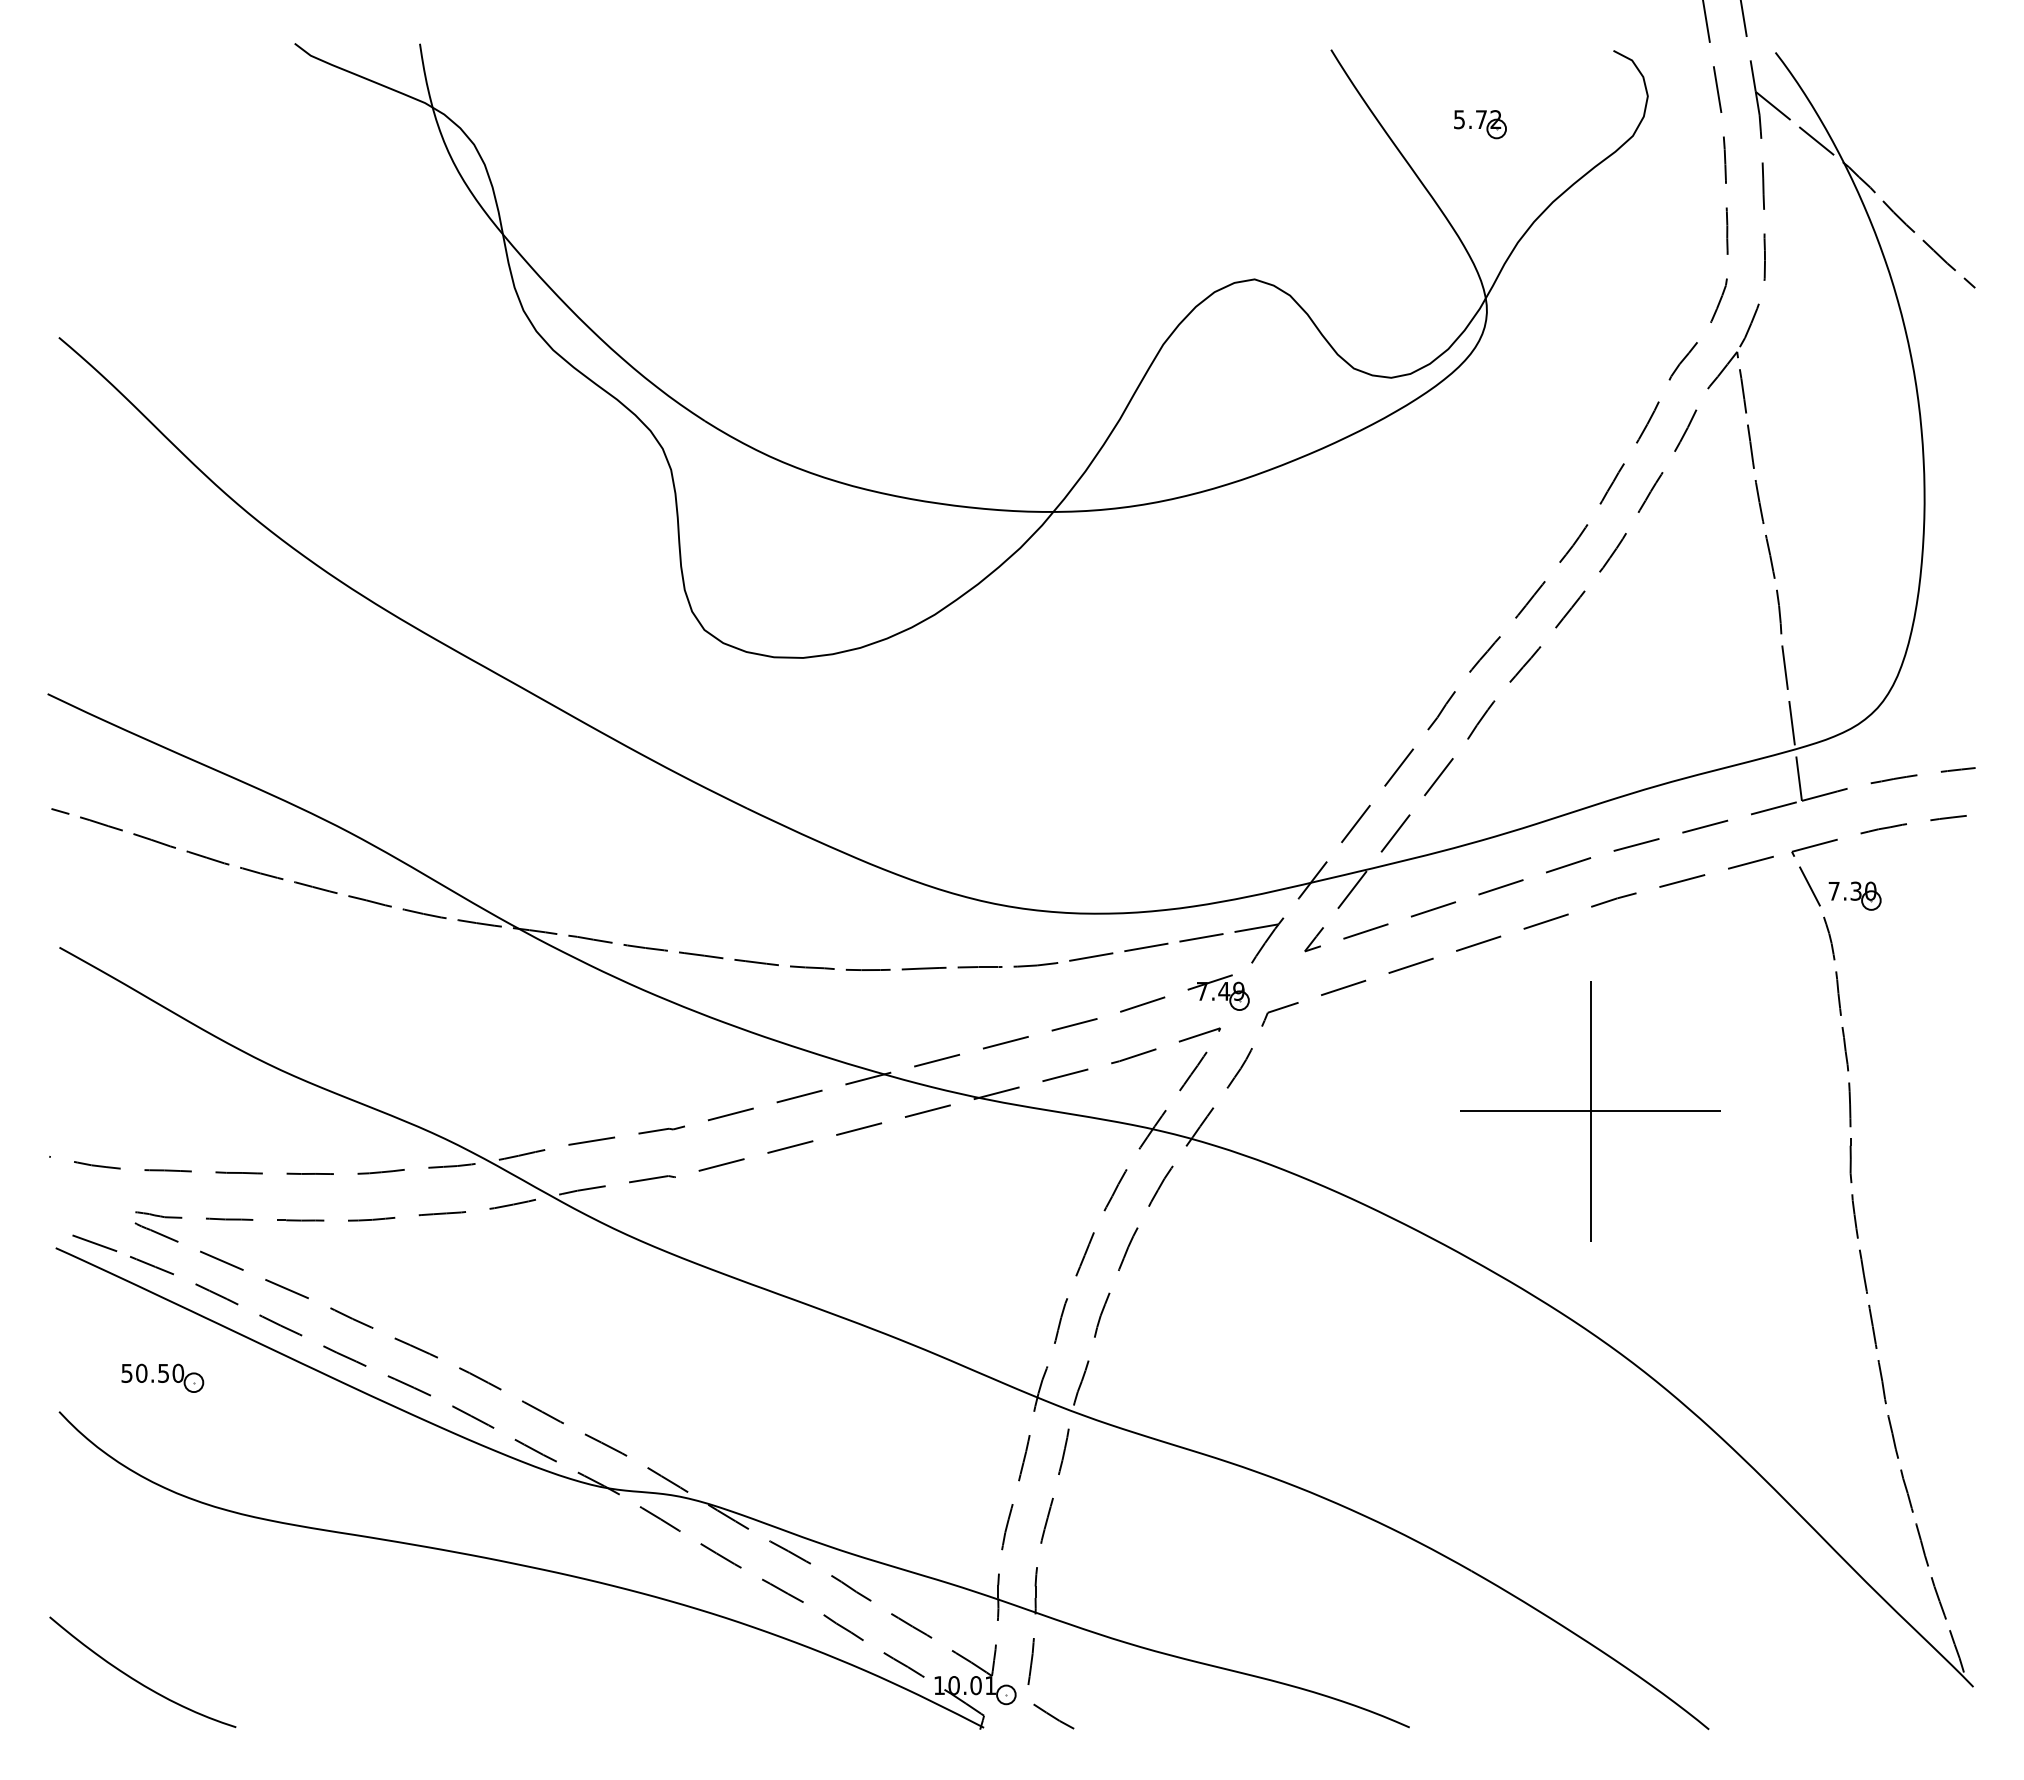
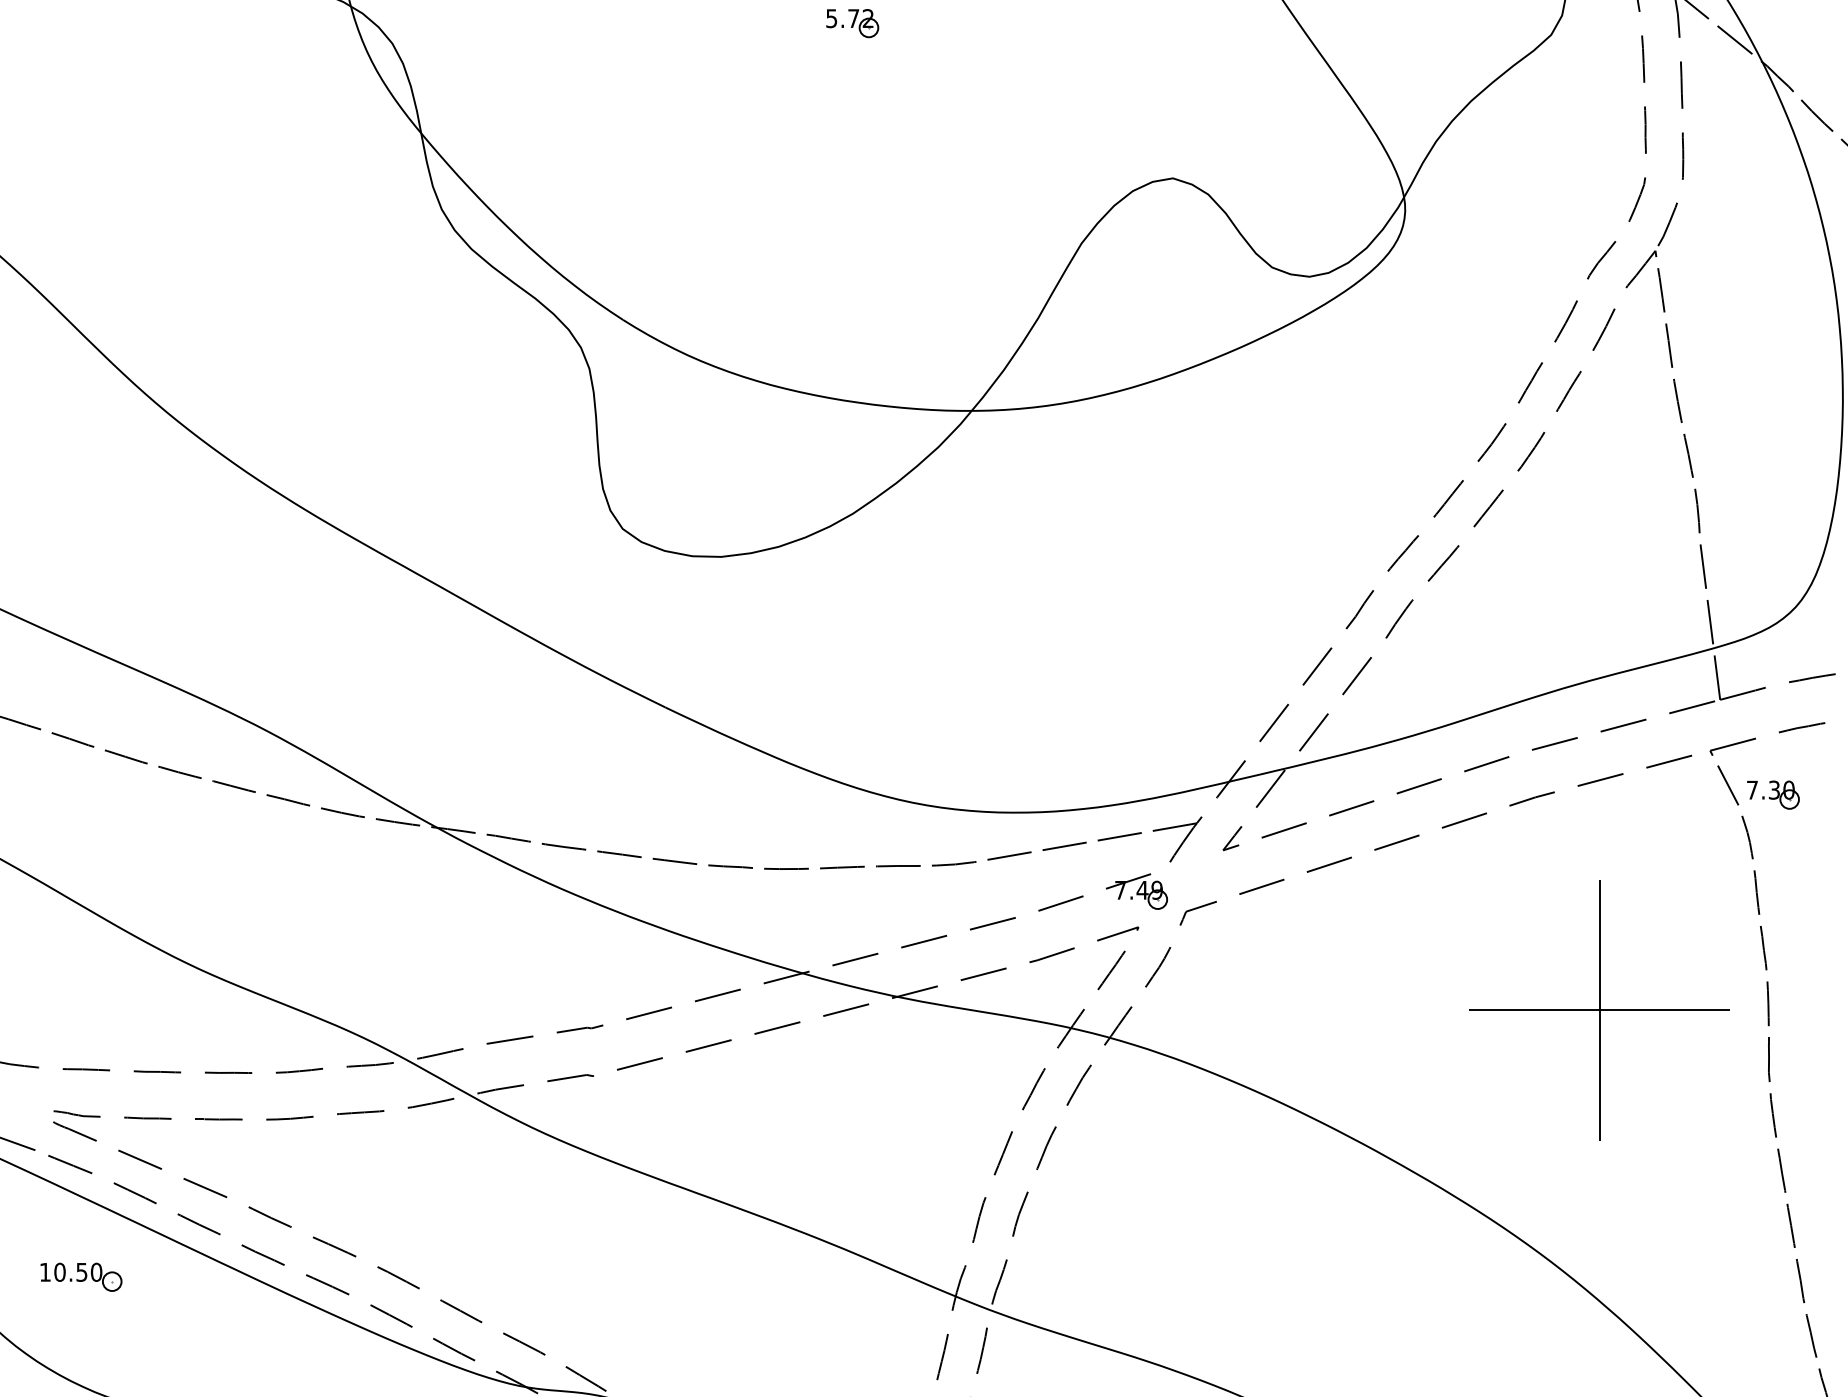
part: (1480, 124) -> (852, 23), moved
part: (1590, 1111) -> (1599, 1010), moved
text: (126, 1373) -> (44, 1272), 50.50 -> 10.50

